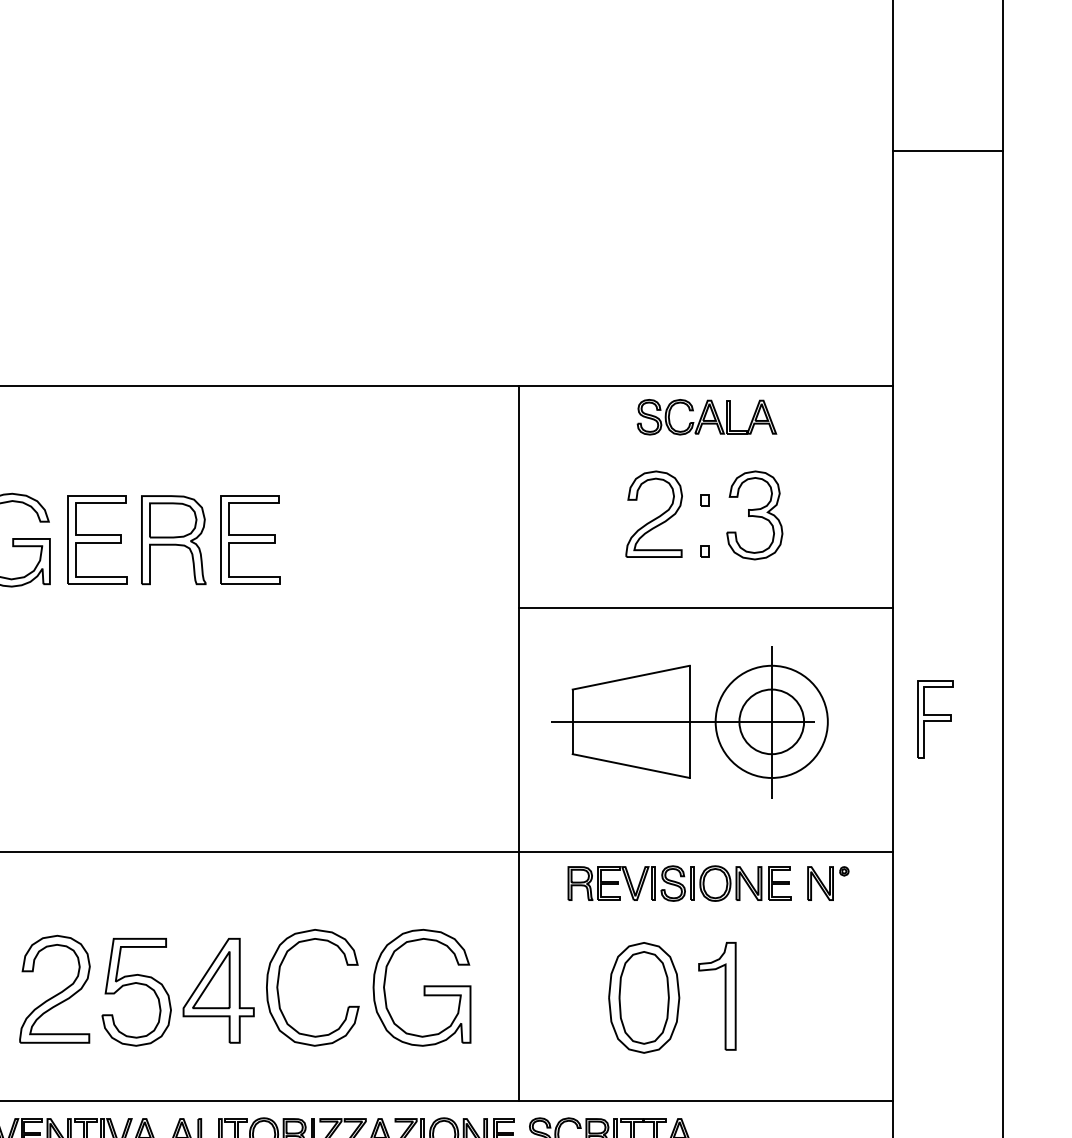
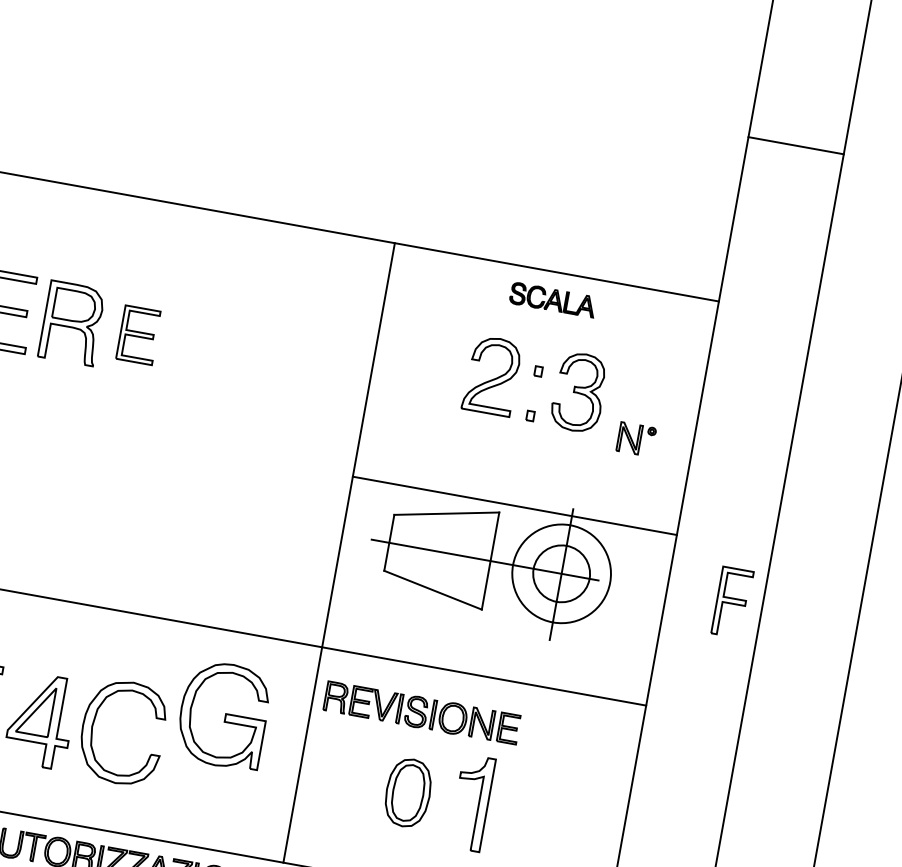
line: (947, 150) -> (795, 145), moved
part: (706, 417) -> (552, 300), size x0.7
part: (250, 539) -> (138, 334), size x0.7
line: (705, 608) -> (514, 506), moved
part: (935, 719) -> (732, 602), moved
part: (679, 883) -> (421, 712), moved
part: (828, 883) -> (636, 439), moved
part: (421, 987) -> (223, 714), moved
part: (644, 997) -> (408, 792), size x0.7

